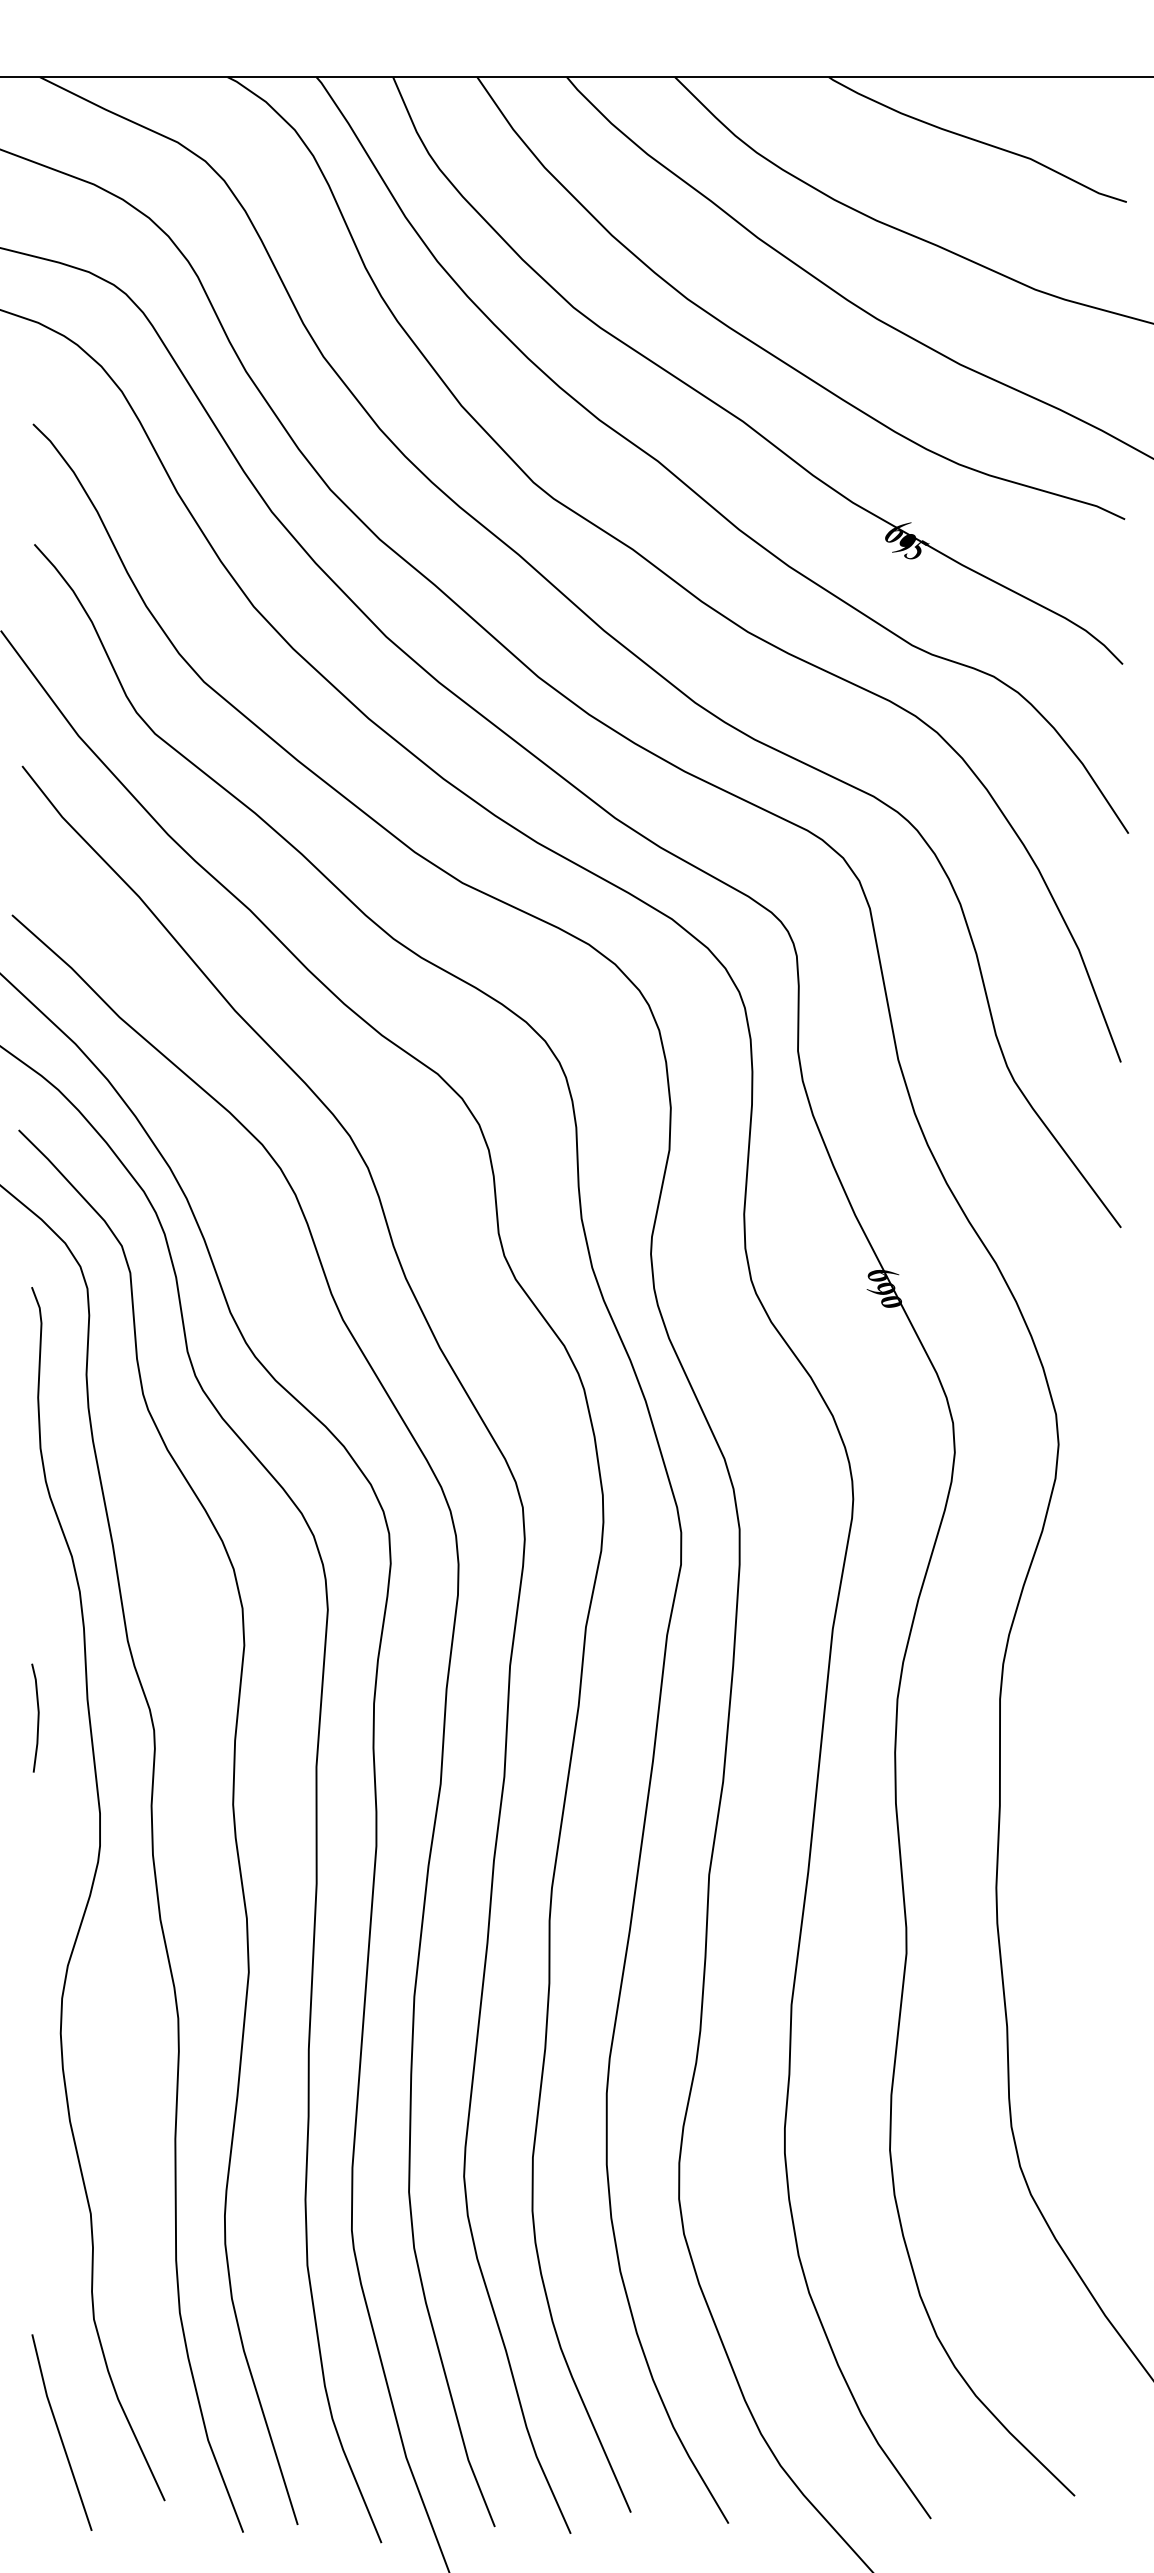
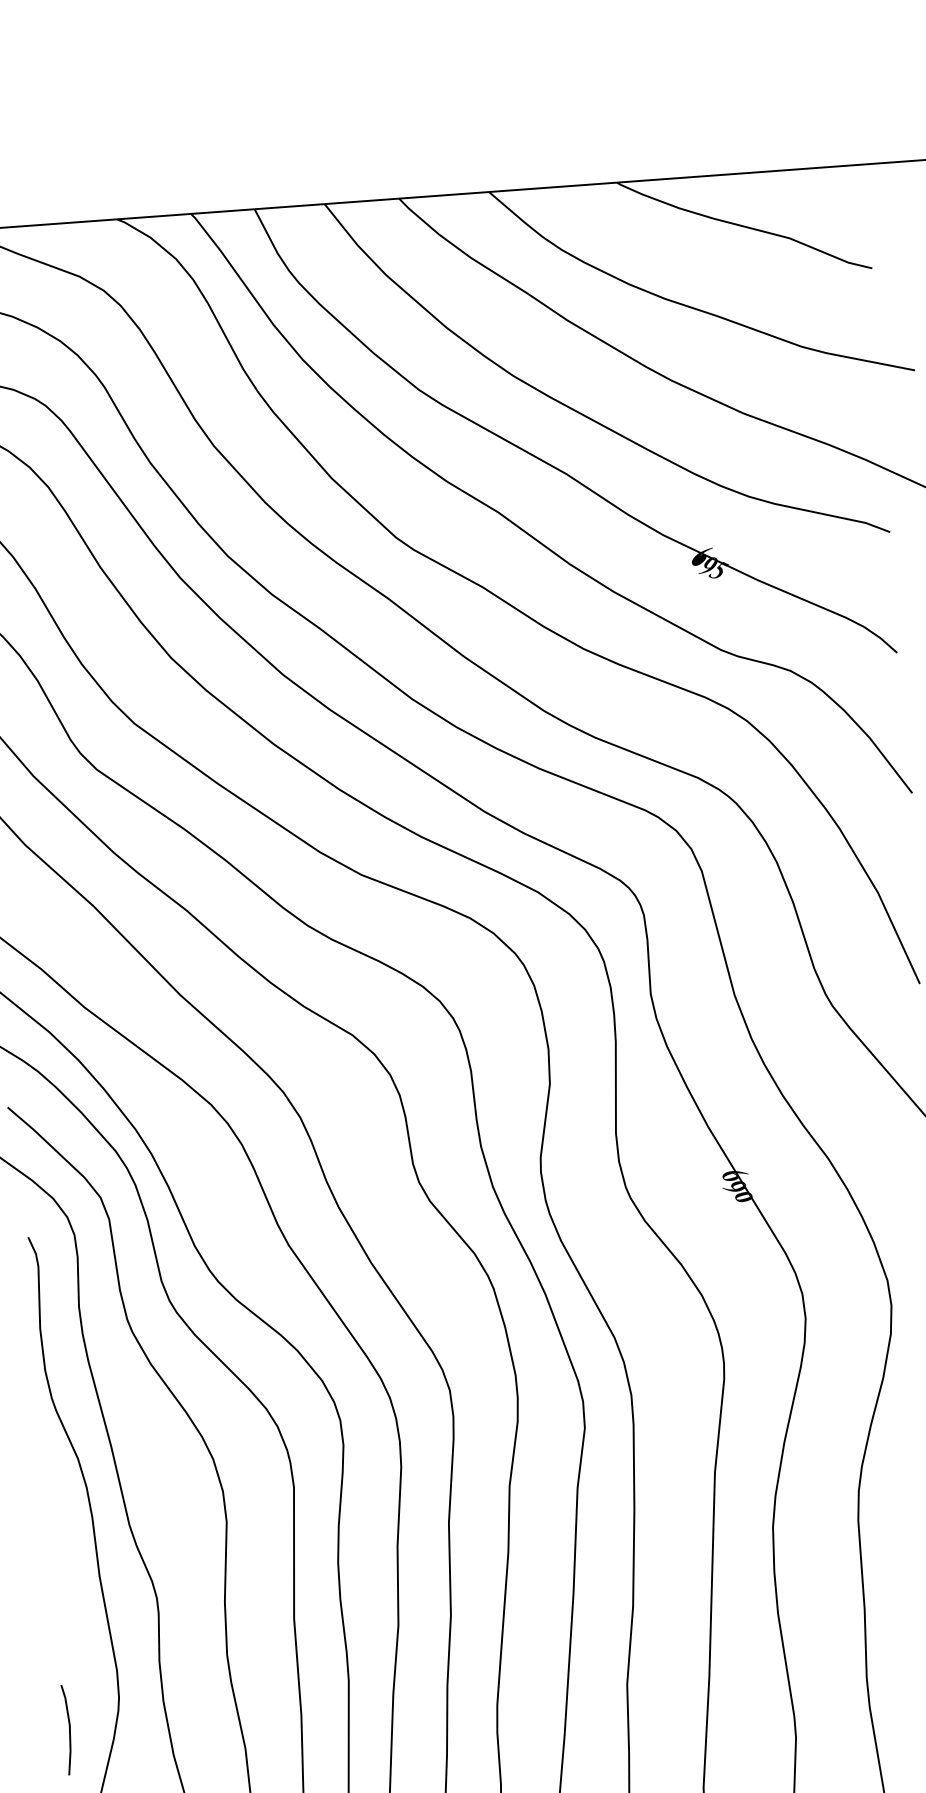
line: (37, 1717) -> (69, 1729), moved

